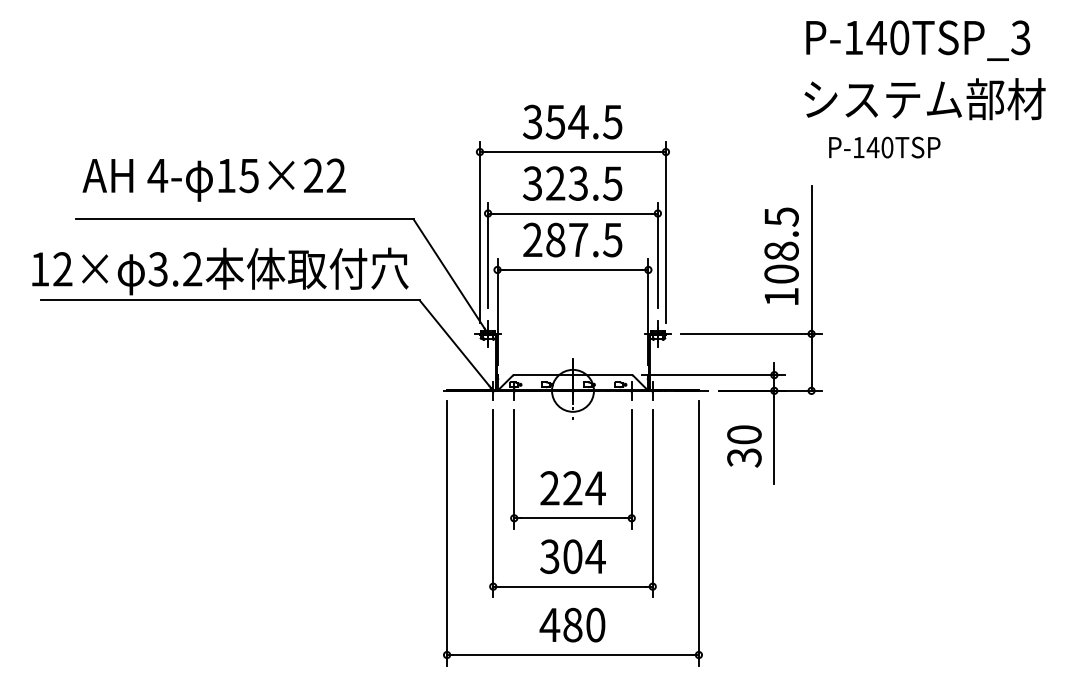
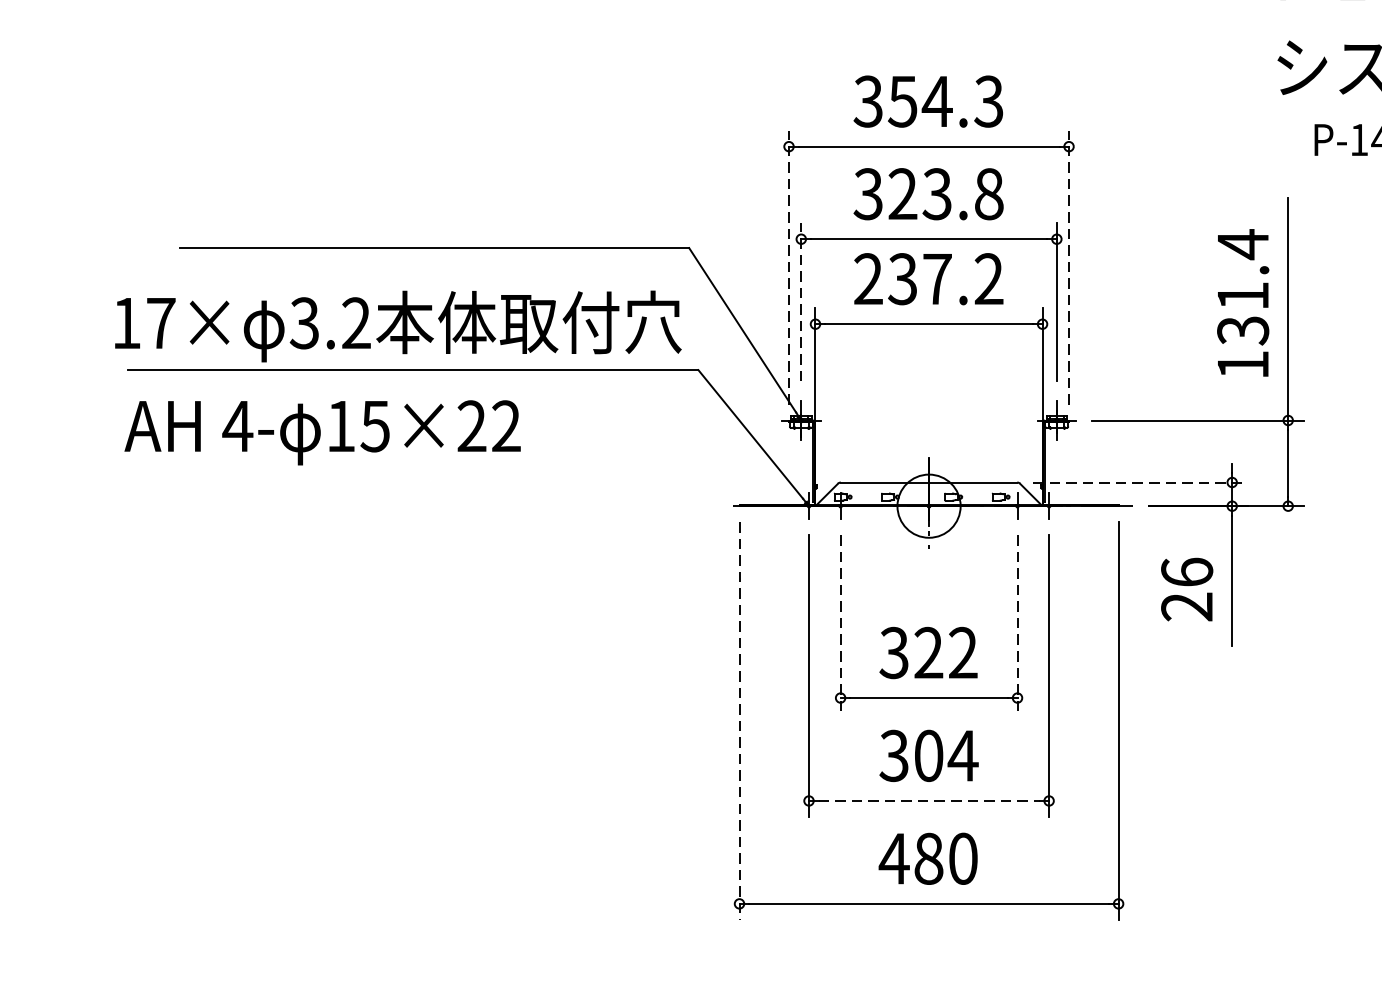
text: (612, 121) -> (988, 100), 354.5 -> 354.3
text: (213, 179) -> (321, 431), moved
text: (612, 183) -> (988, 194), 323.5 -> 323.8
line: (479, 232) -> (788, 267), solid -> dashed
line: (665, 232) -> (1068, 267), solid -> dashed
text: (583, 239) -> (944, 278), 287.5 -> 237.2
text: (781, 245) -> (1242, 287), 108.5 -> 131.4
line: (488, 254) -> (801, 300), solid -> dashed
text: (62, 269) -> (160, 323), 12× -> 17×
line: (713, 375) -> (1140, 483), solid -> dashed
text: (744, 446) -> (1187, 589), 30 -> 26
line: (514, 469) -> (840, 624), solid -> dashed
line: (631, 469) -> (1017, 624), solid -> dashed
text: (572, 488) -> (928, 653), 224 -> 322
line: (447, 533) -> (740, 720), solid -> dashed
line: (573, 586) -> (929, 800), solid -> dashed

